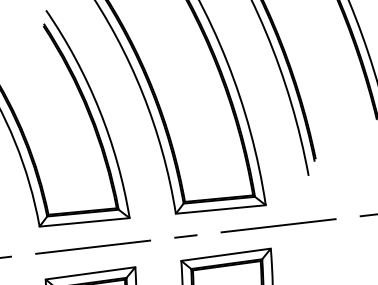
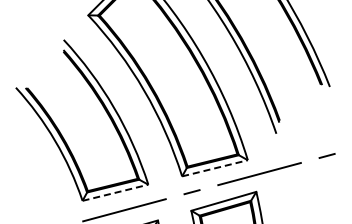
line: (221, 209) -> (215, 168), solid -> dashed
line: (84, 221) -> (115, 192), solid -> dashed

